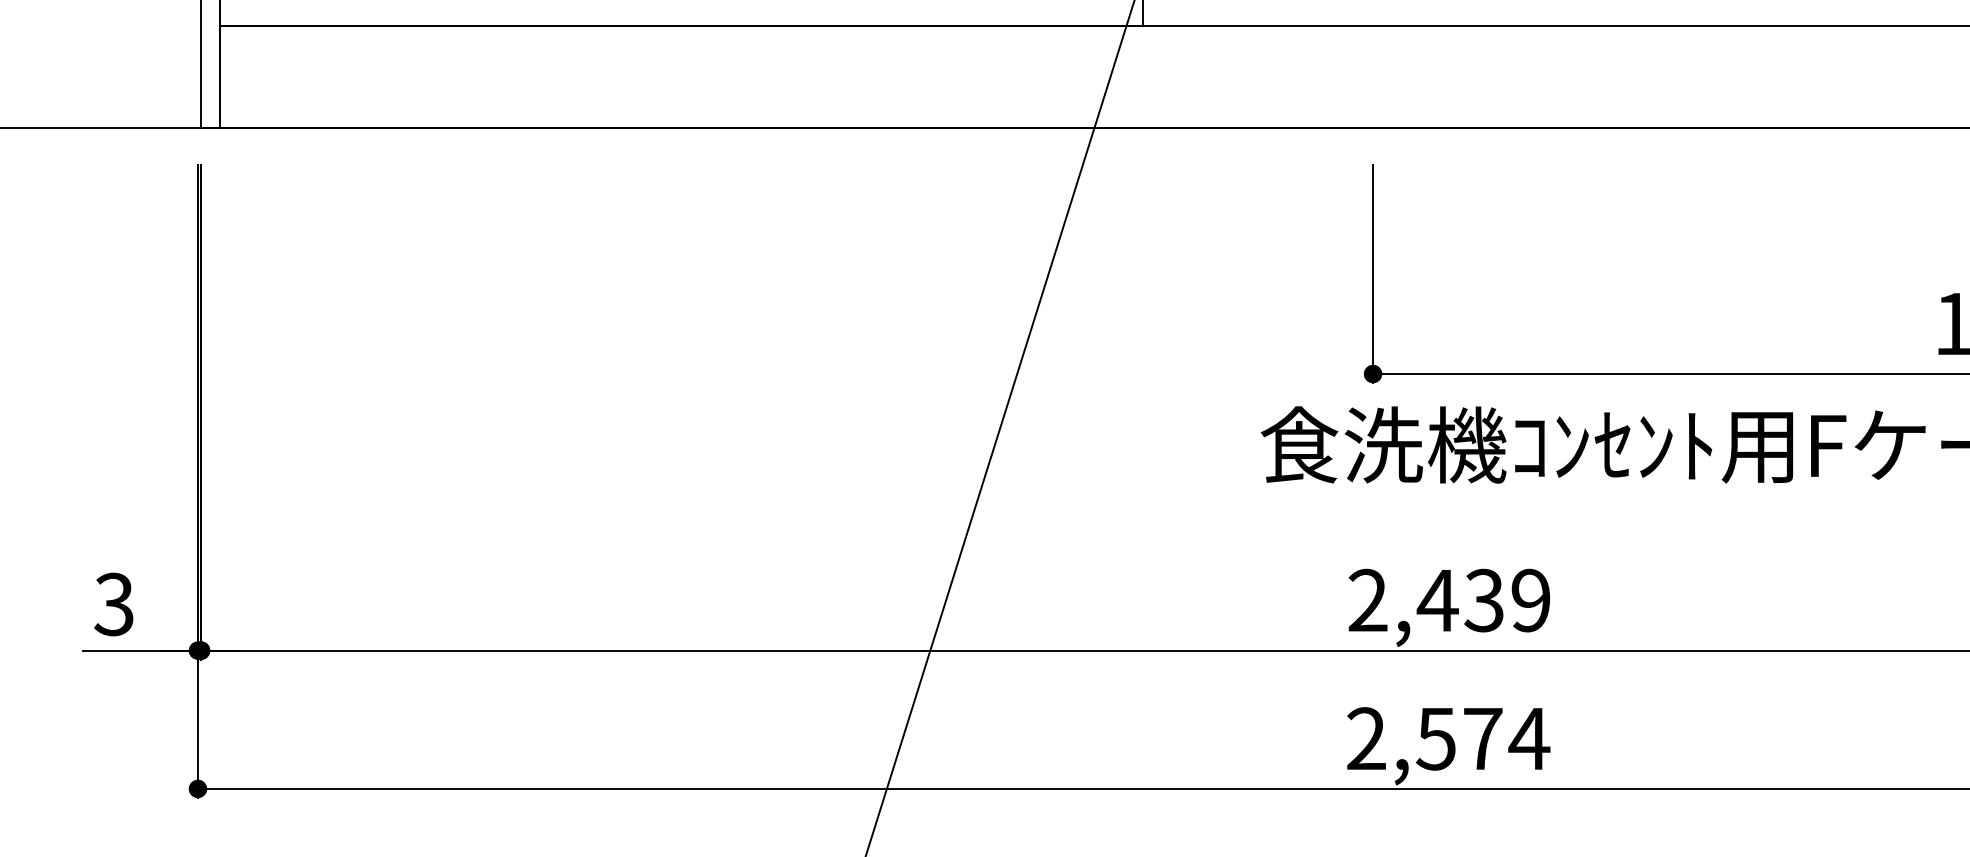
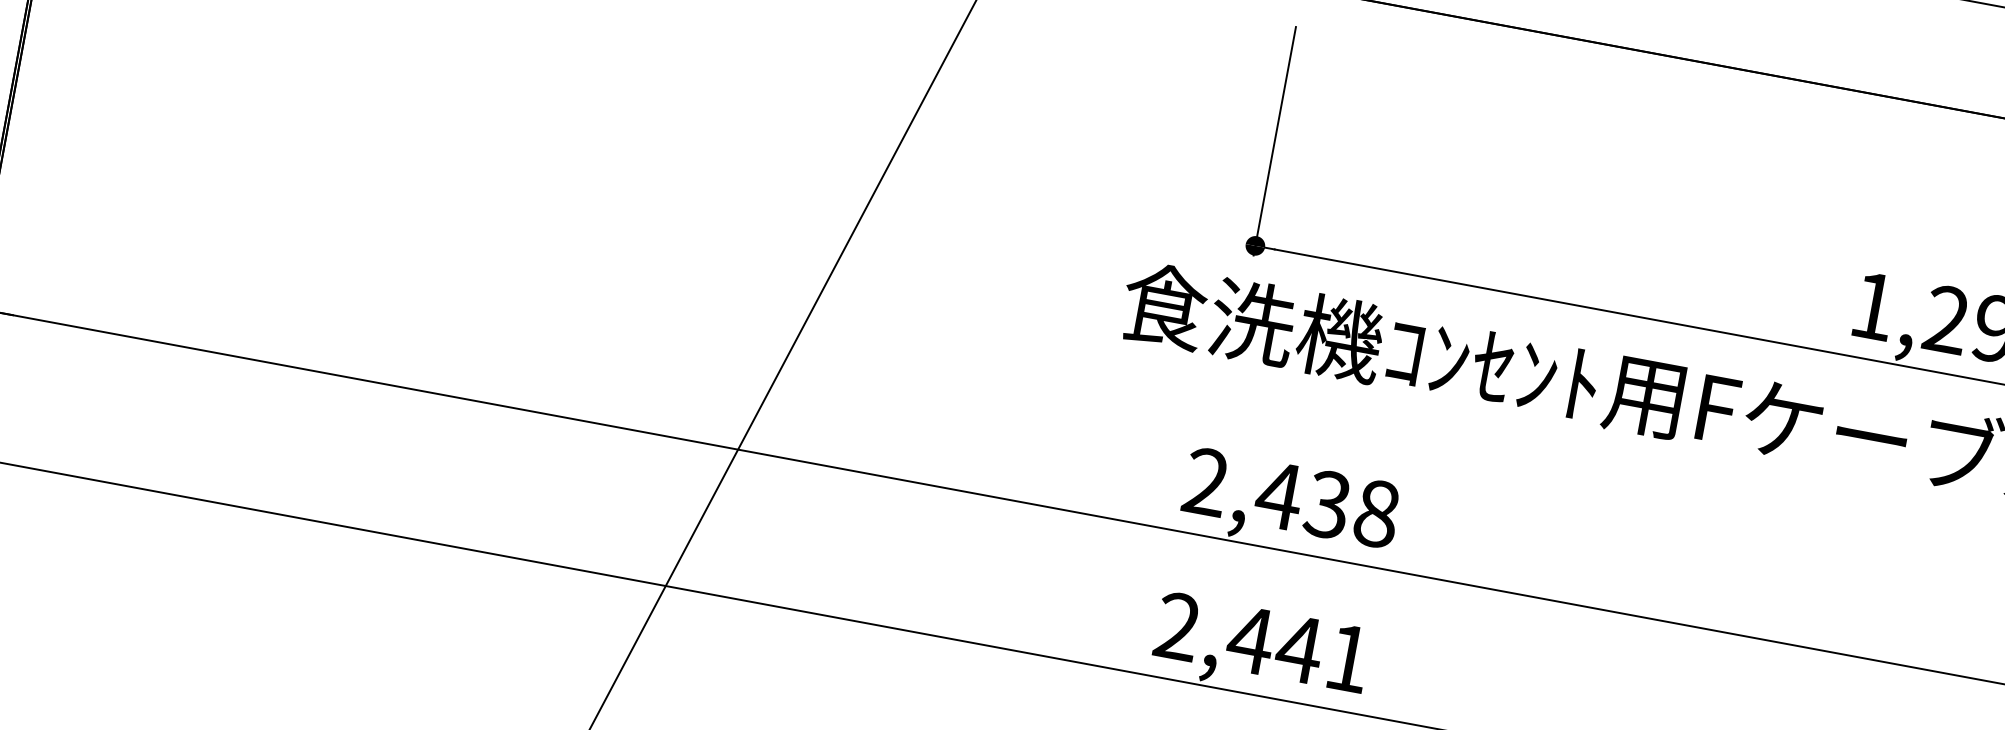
text: (1530, 600) -> (1376, 513), 2,439 -> 2,438
text: (1482, 739) -> (1299, 649), 2,574 -> 2,441

